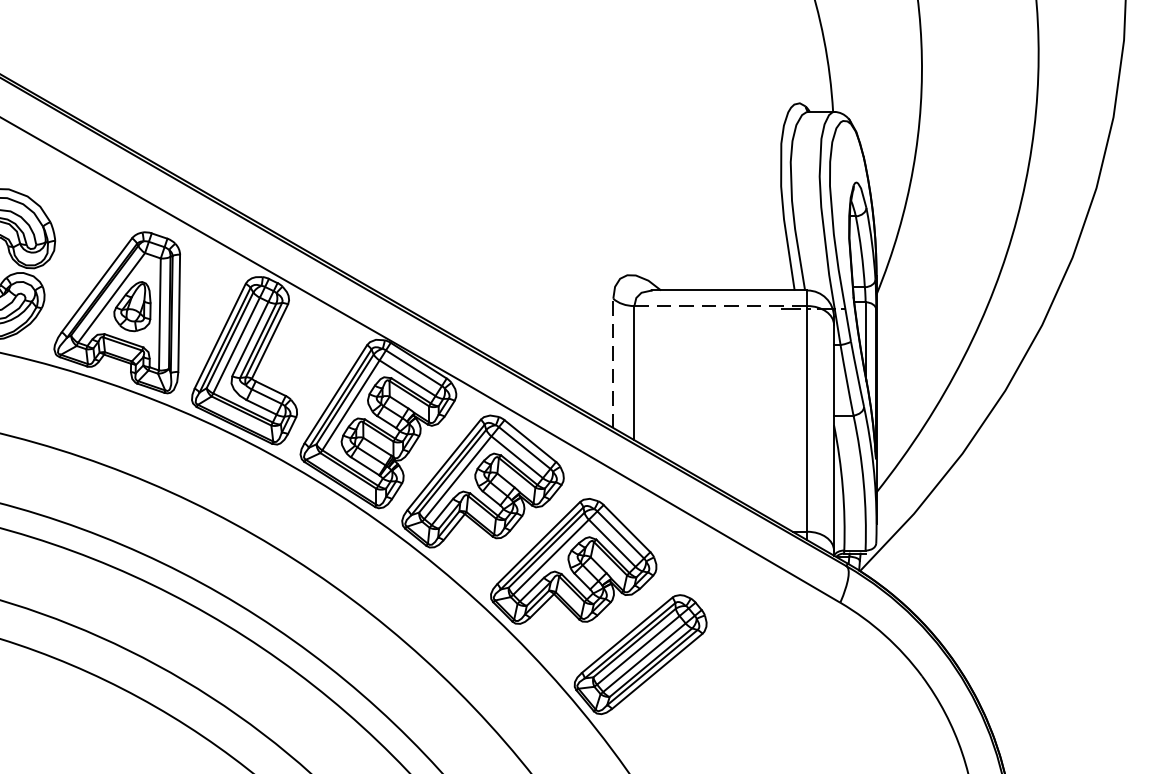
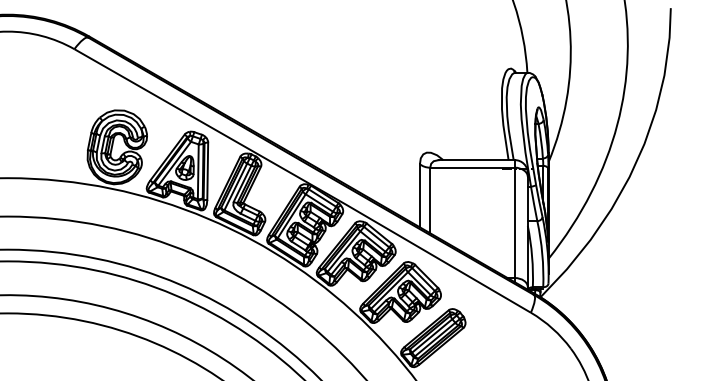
line: (722, 305) -> (473, 167), dashed -> solid
line: (612, 362) -> (419, 195), dashed -> solid

